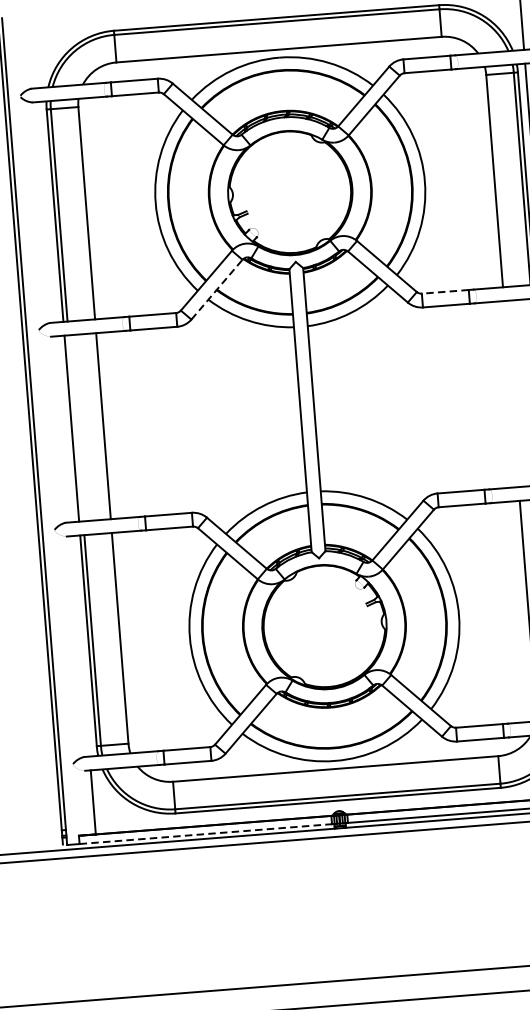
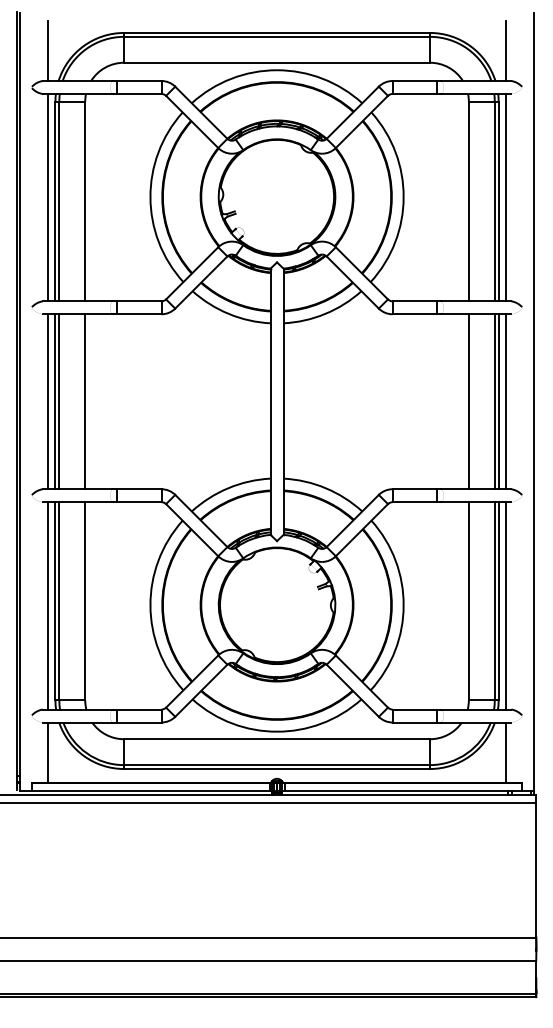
line: (35, 55) -> (48, 50), added
line: (47, 212) -> (48, 197), added
line: (217, 289) -> (201, 282), dashed -> solid
line: (445, 292) -> (414, 301), dashed -> solid
line: (510, 393) -> (468, 401), added
line: (64, 428) -> (48, 401), added
line: (76, 428) -> (59, 401), added
line: (81, 645) -> (48, 605), added
line: (205, 834) -> (150, 790), dashed -> solid

